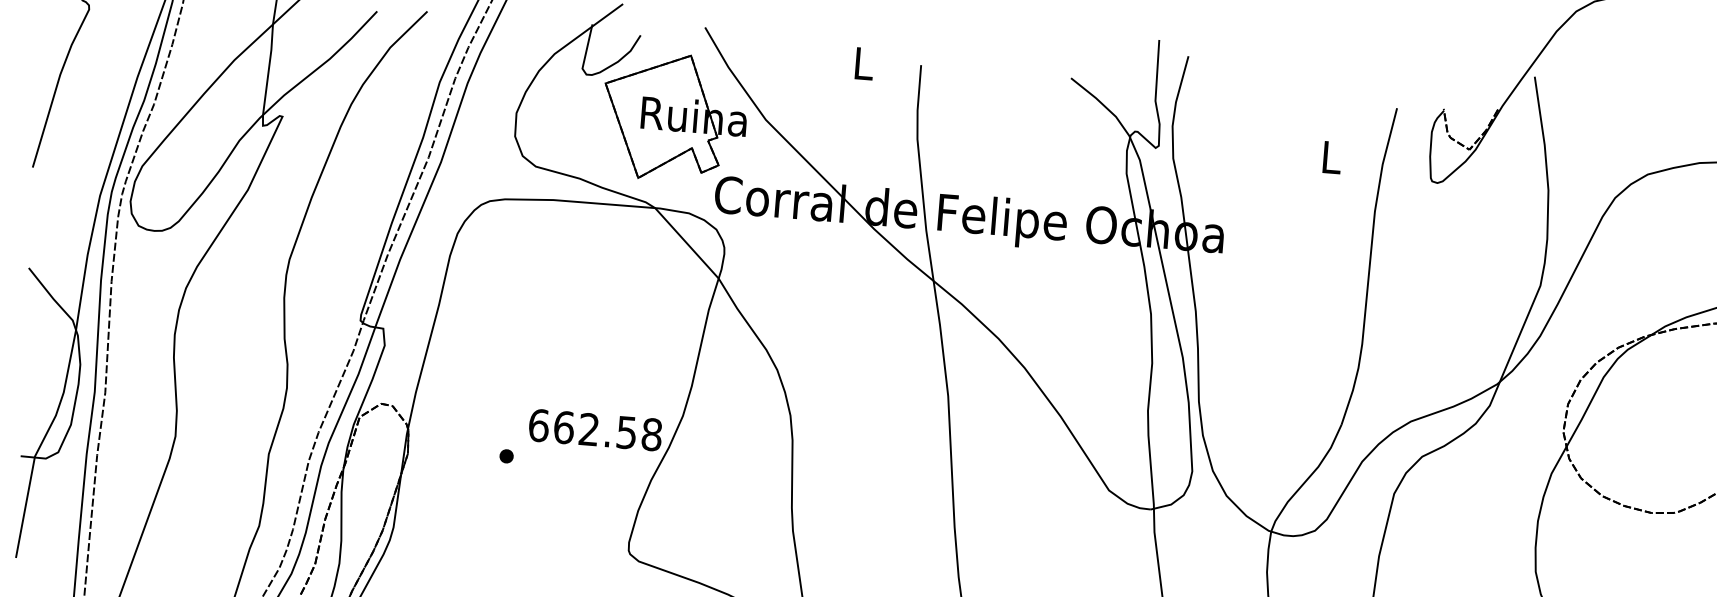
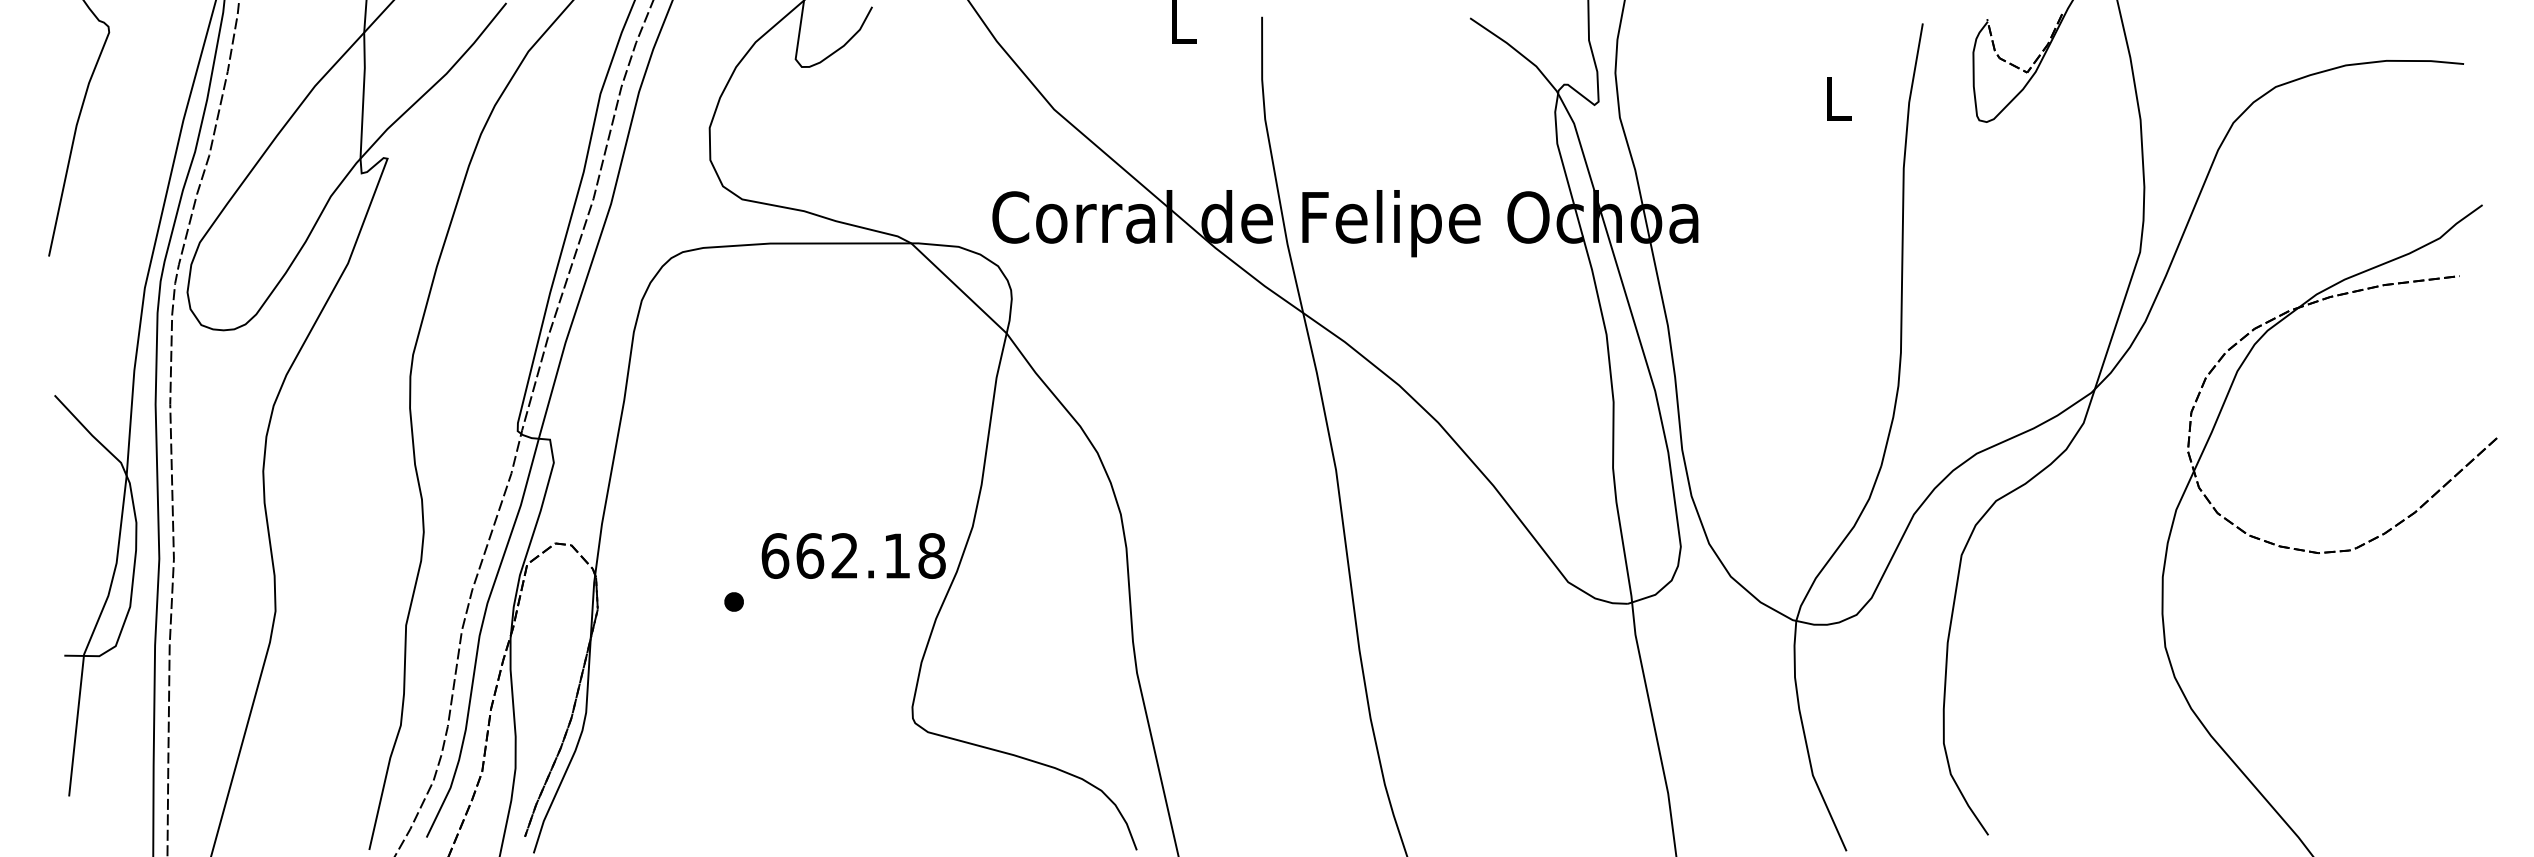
part: (674, 117) -> (927, 116), removed
text: (626, 432) -> (896, 555), 662.58 -> 662.18

